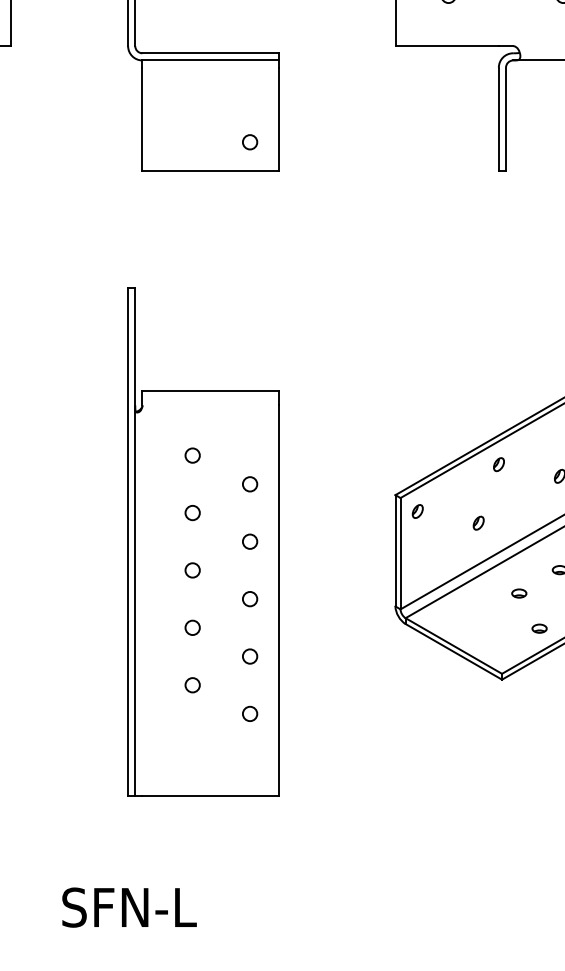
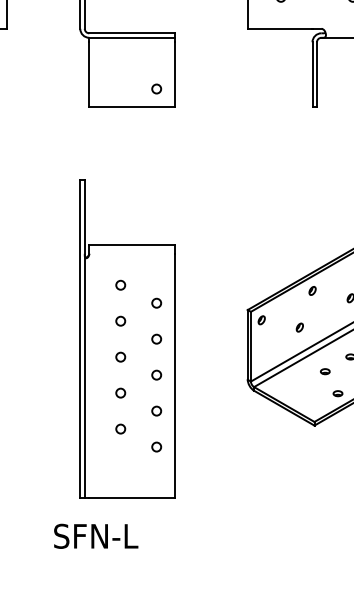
text: (130, 906) -> (96, 535), moved

